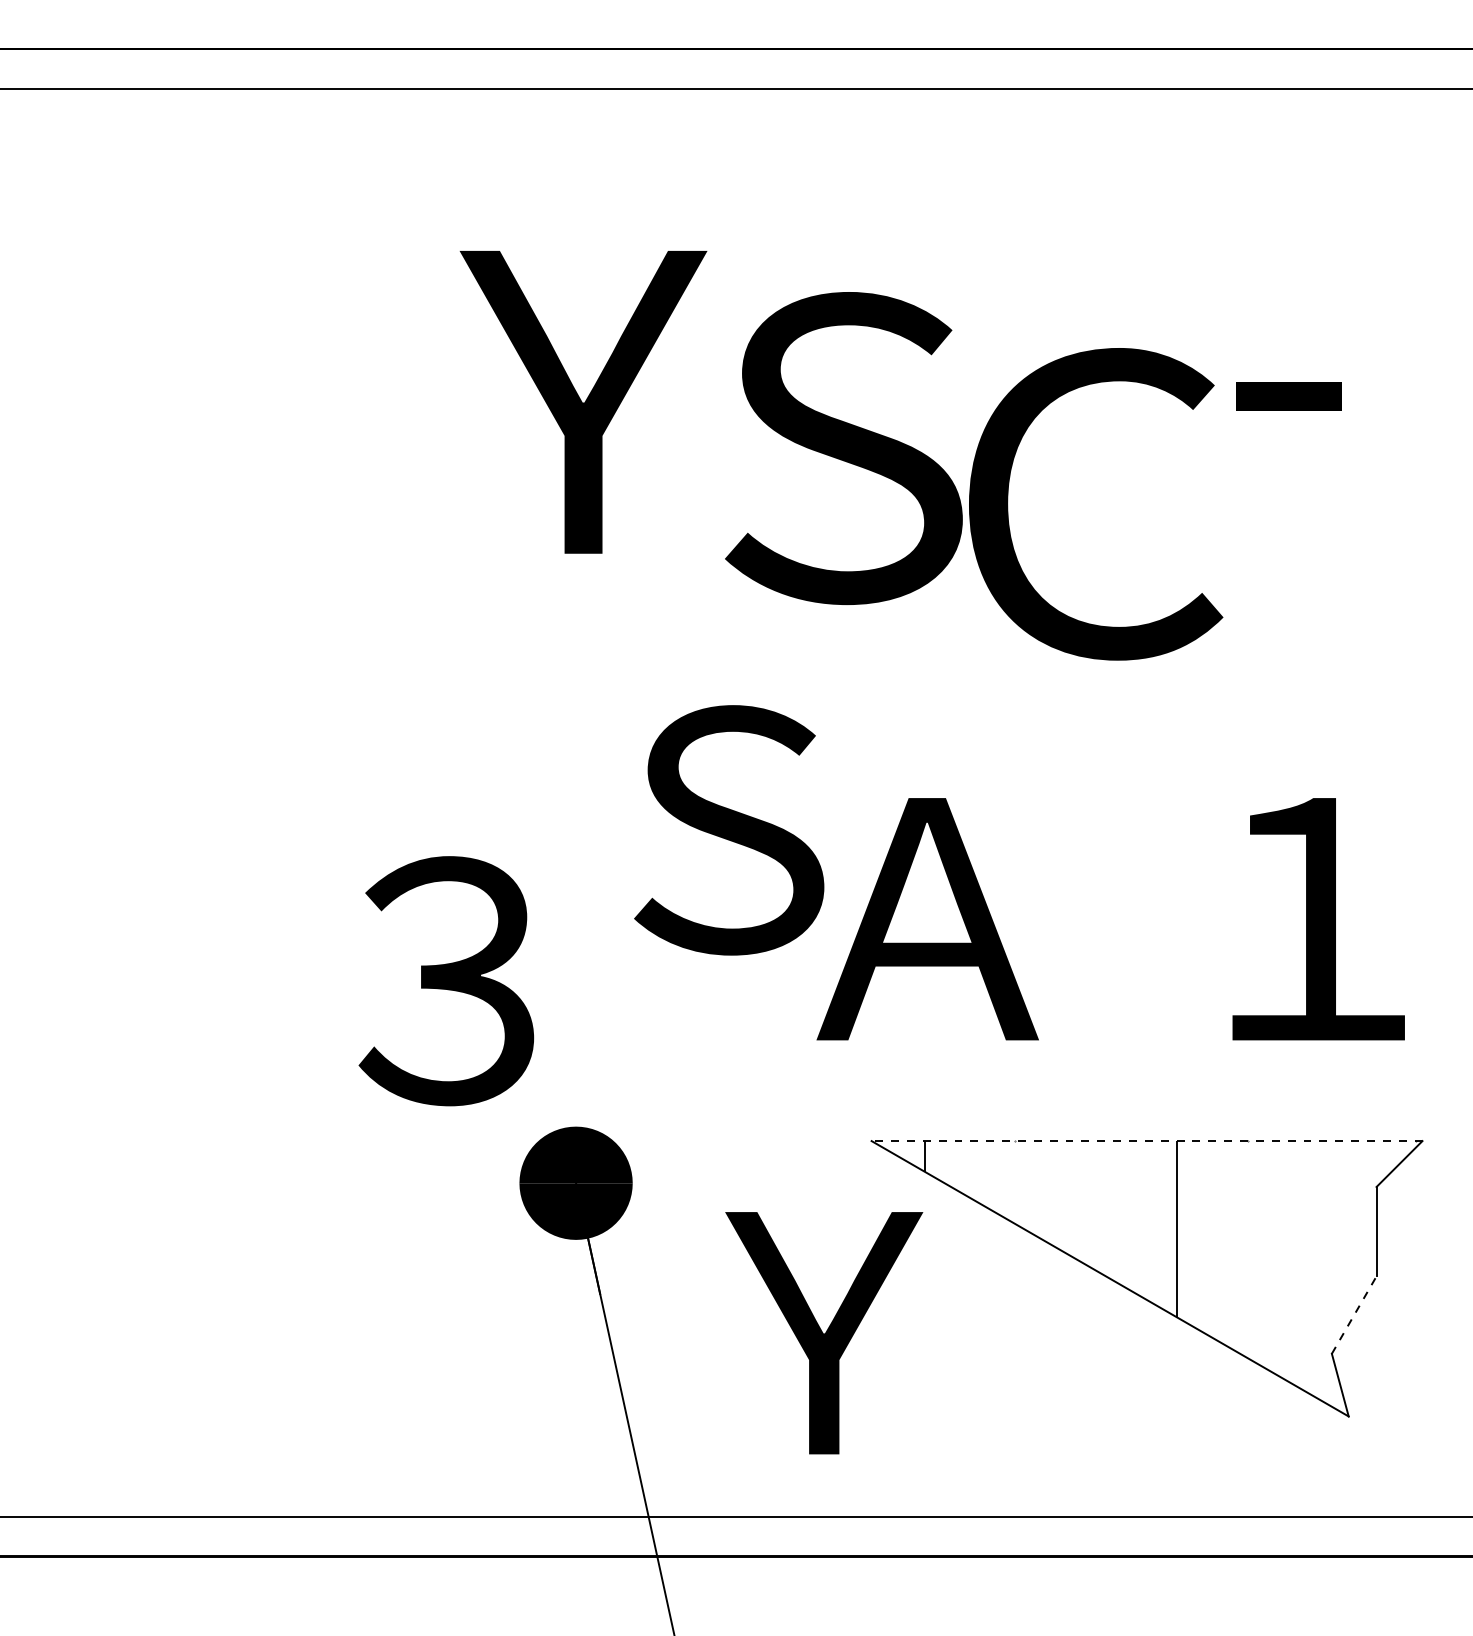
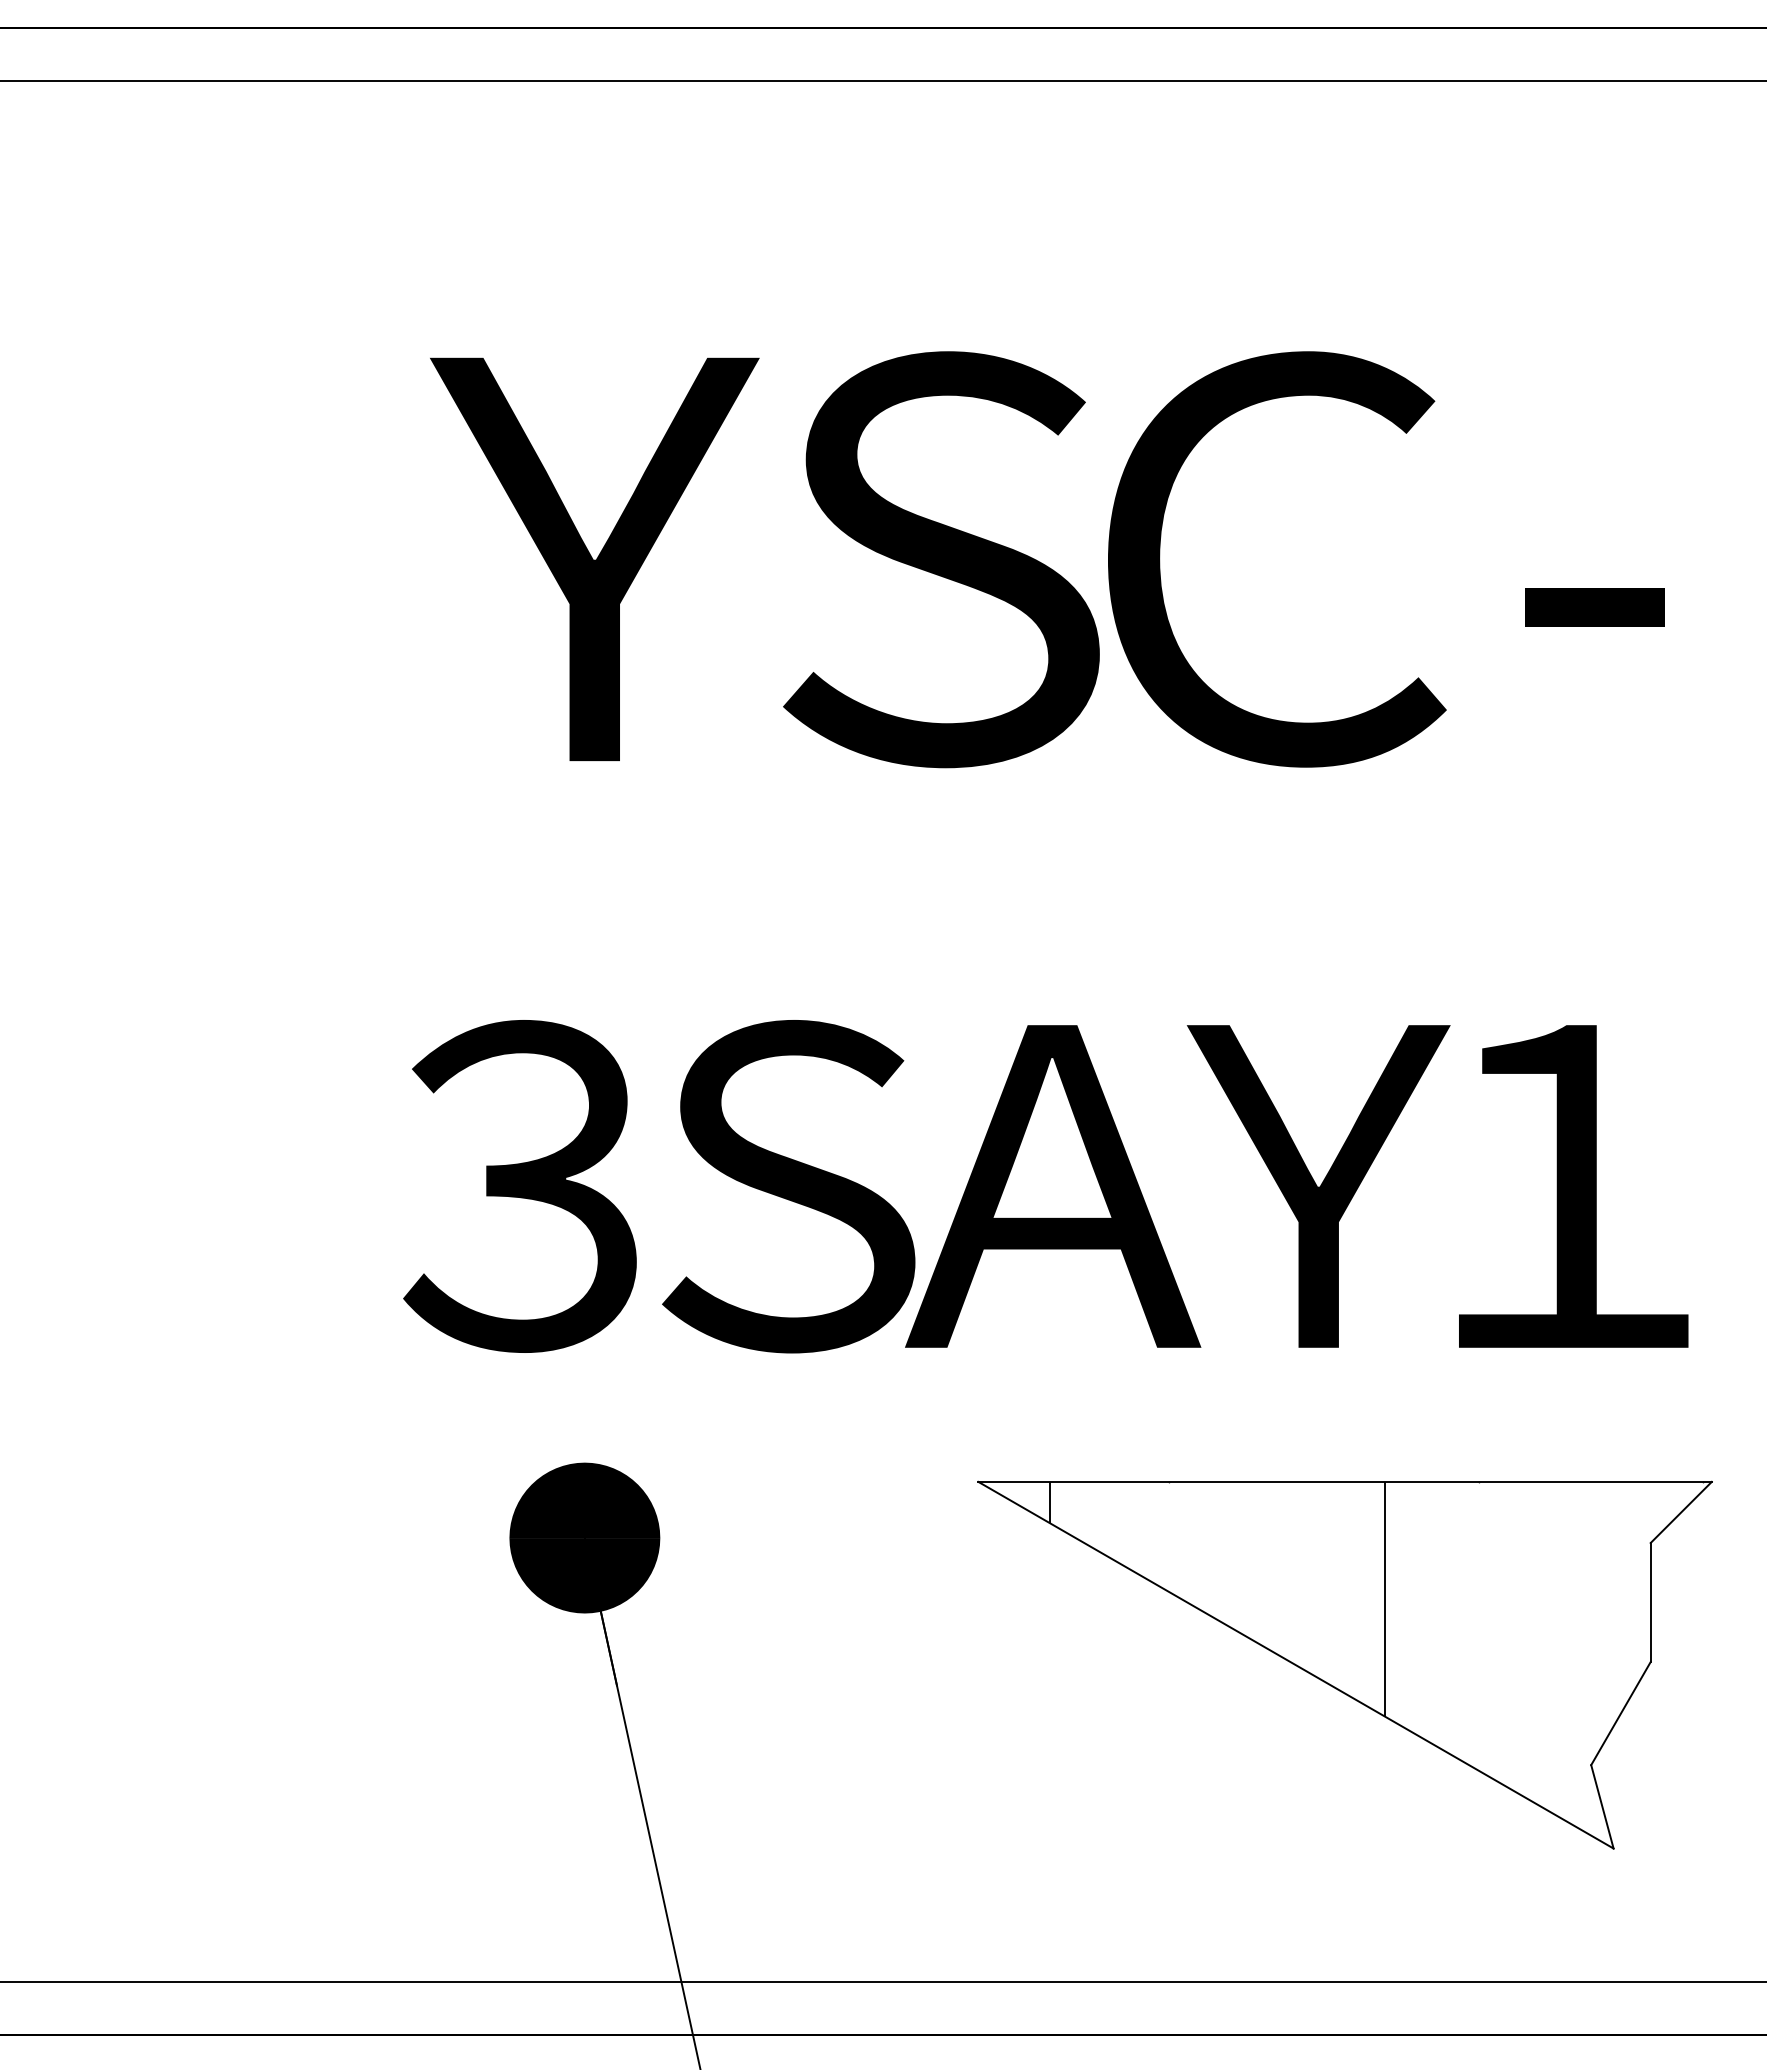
text: (1288, 396) -> (1594, 607), moved
text: (583, 402) -> (594, 559), moved
text: (1096, 504) -> (1277, 559), moved
text: (729, 830) -> (789, 1186), moved
text: (446, 981) -> (520, 1186), moved
line: (1146, 1141) -> (1344, 1482), dashed -> solid
line: (1354, 1315) -> (1621, 1714), dashed -> solid
text: (824, 1333) -> (1319, 1186), moved

